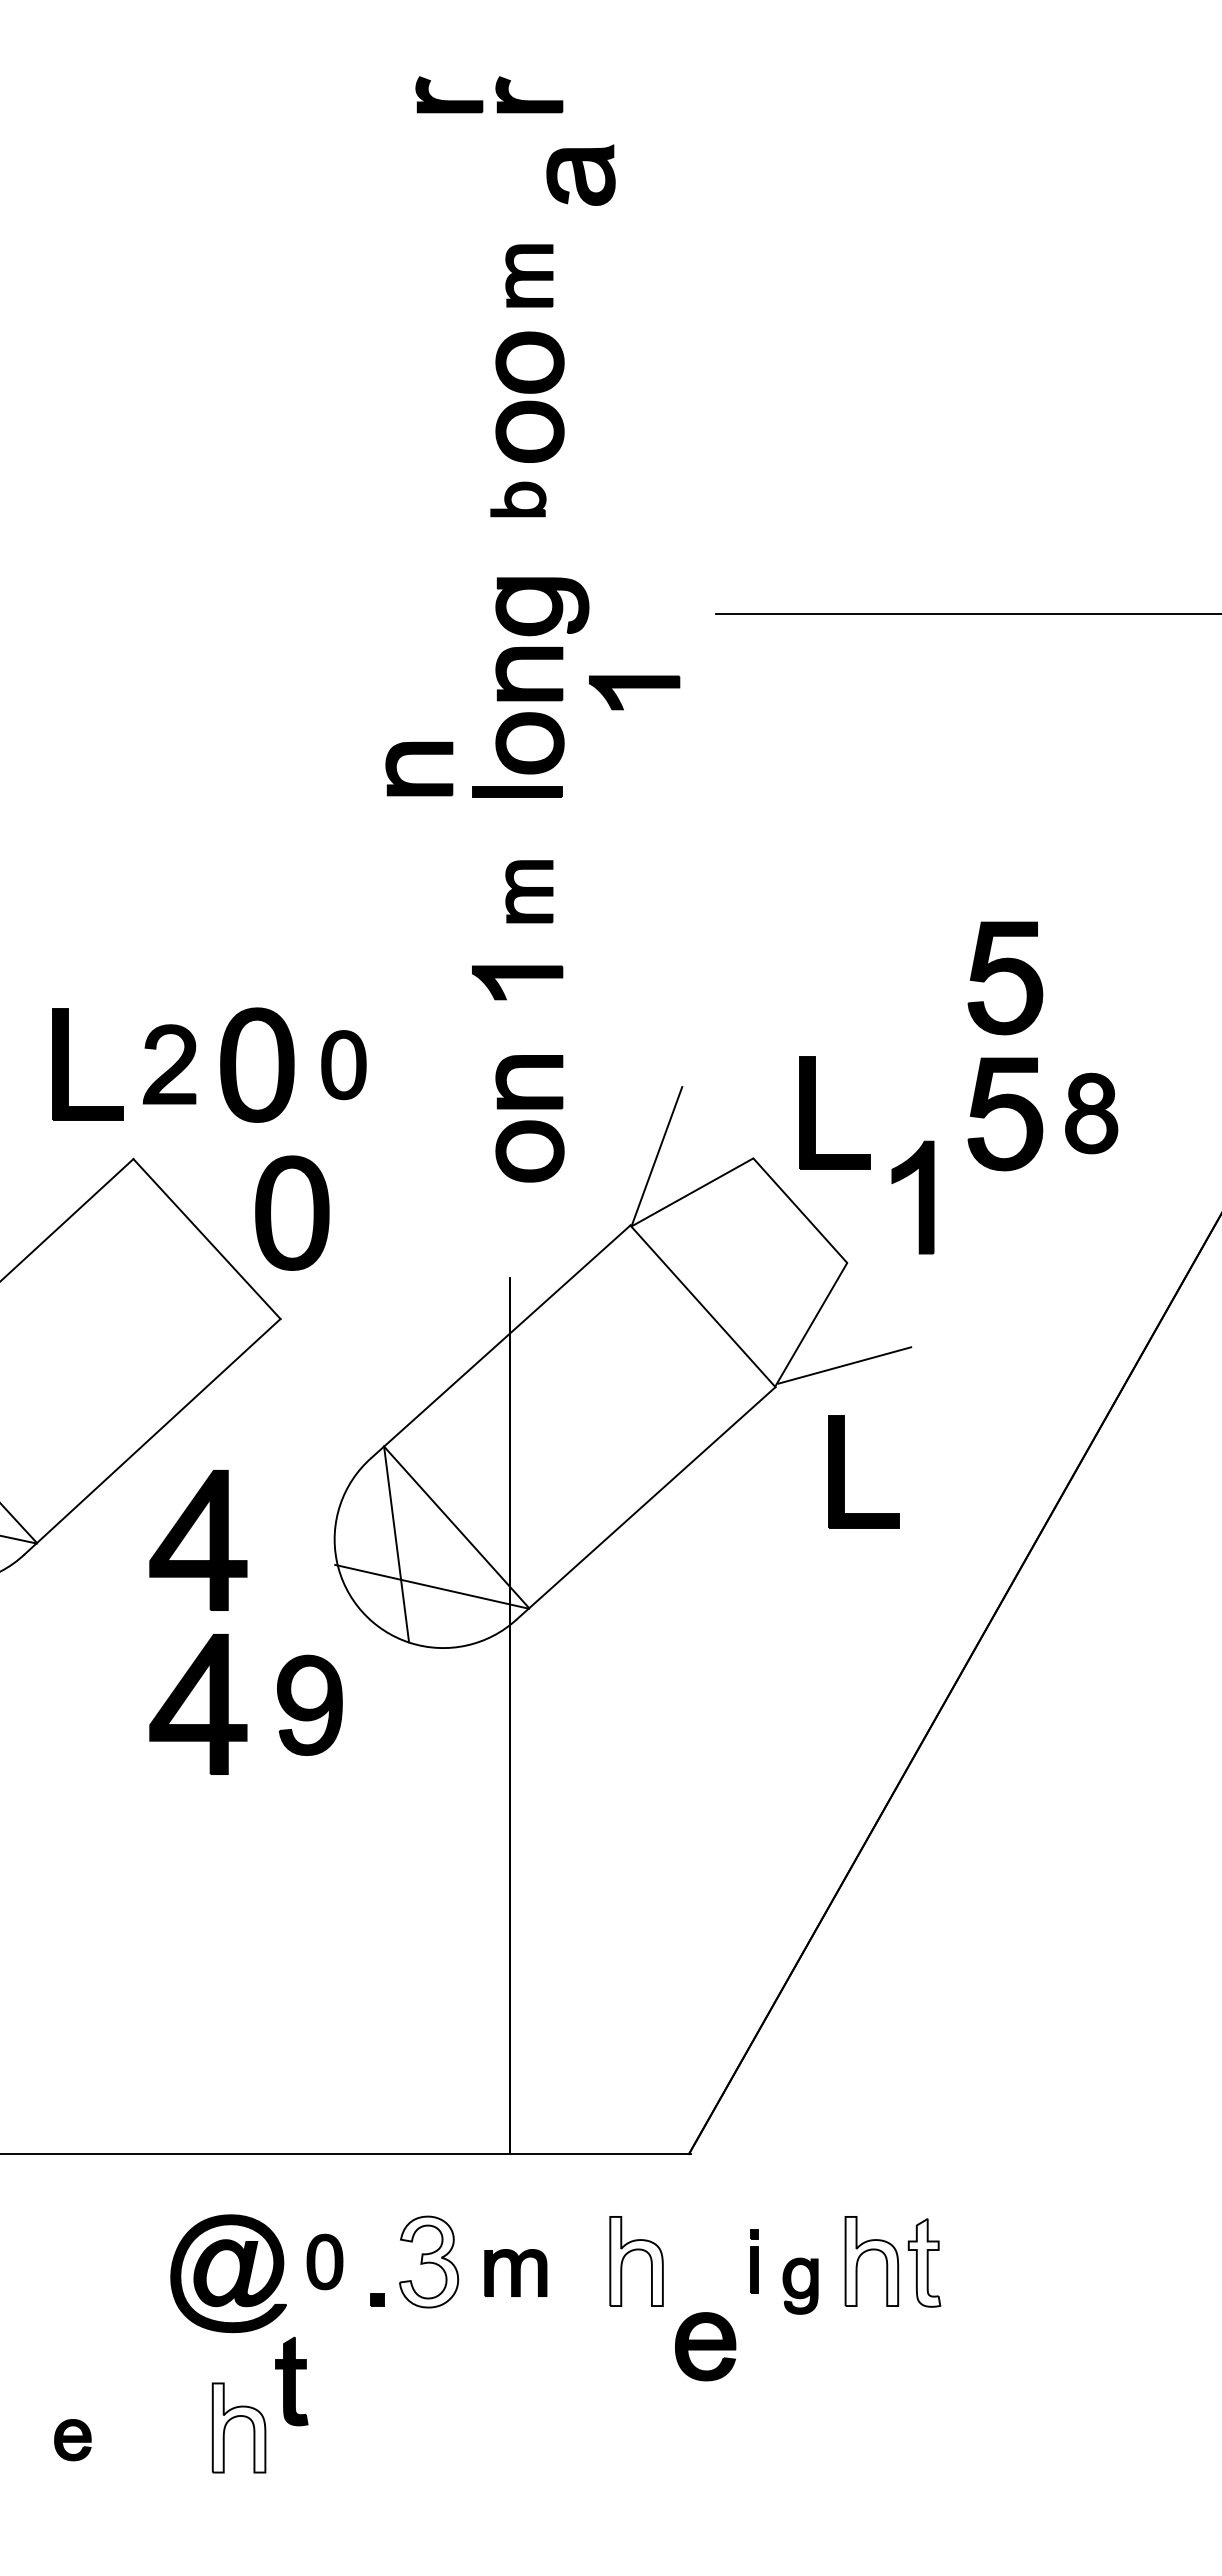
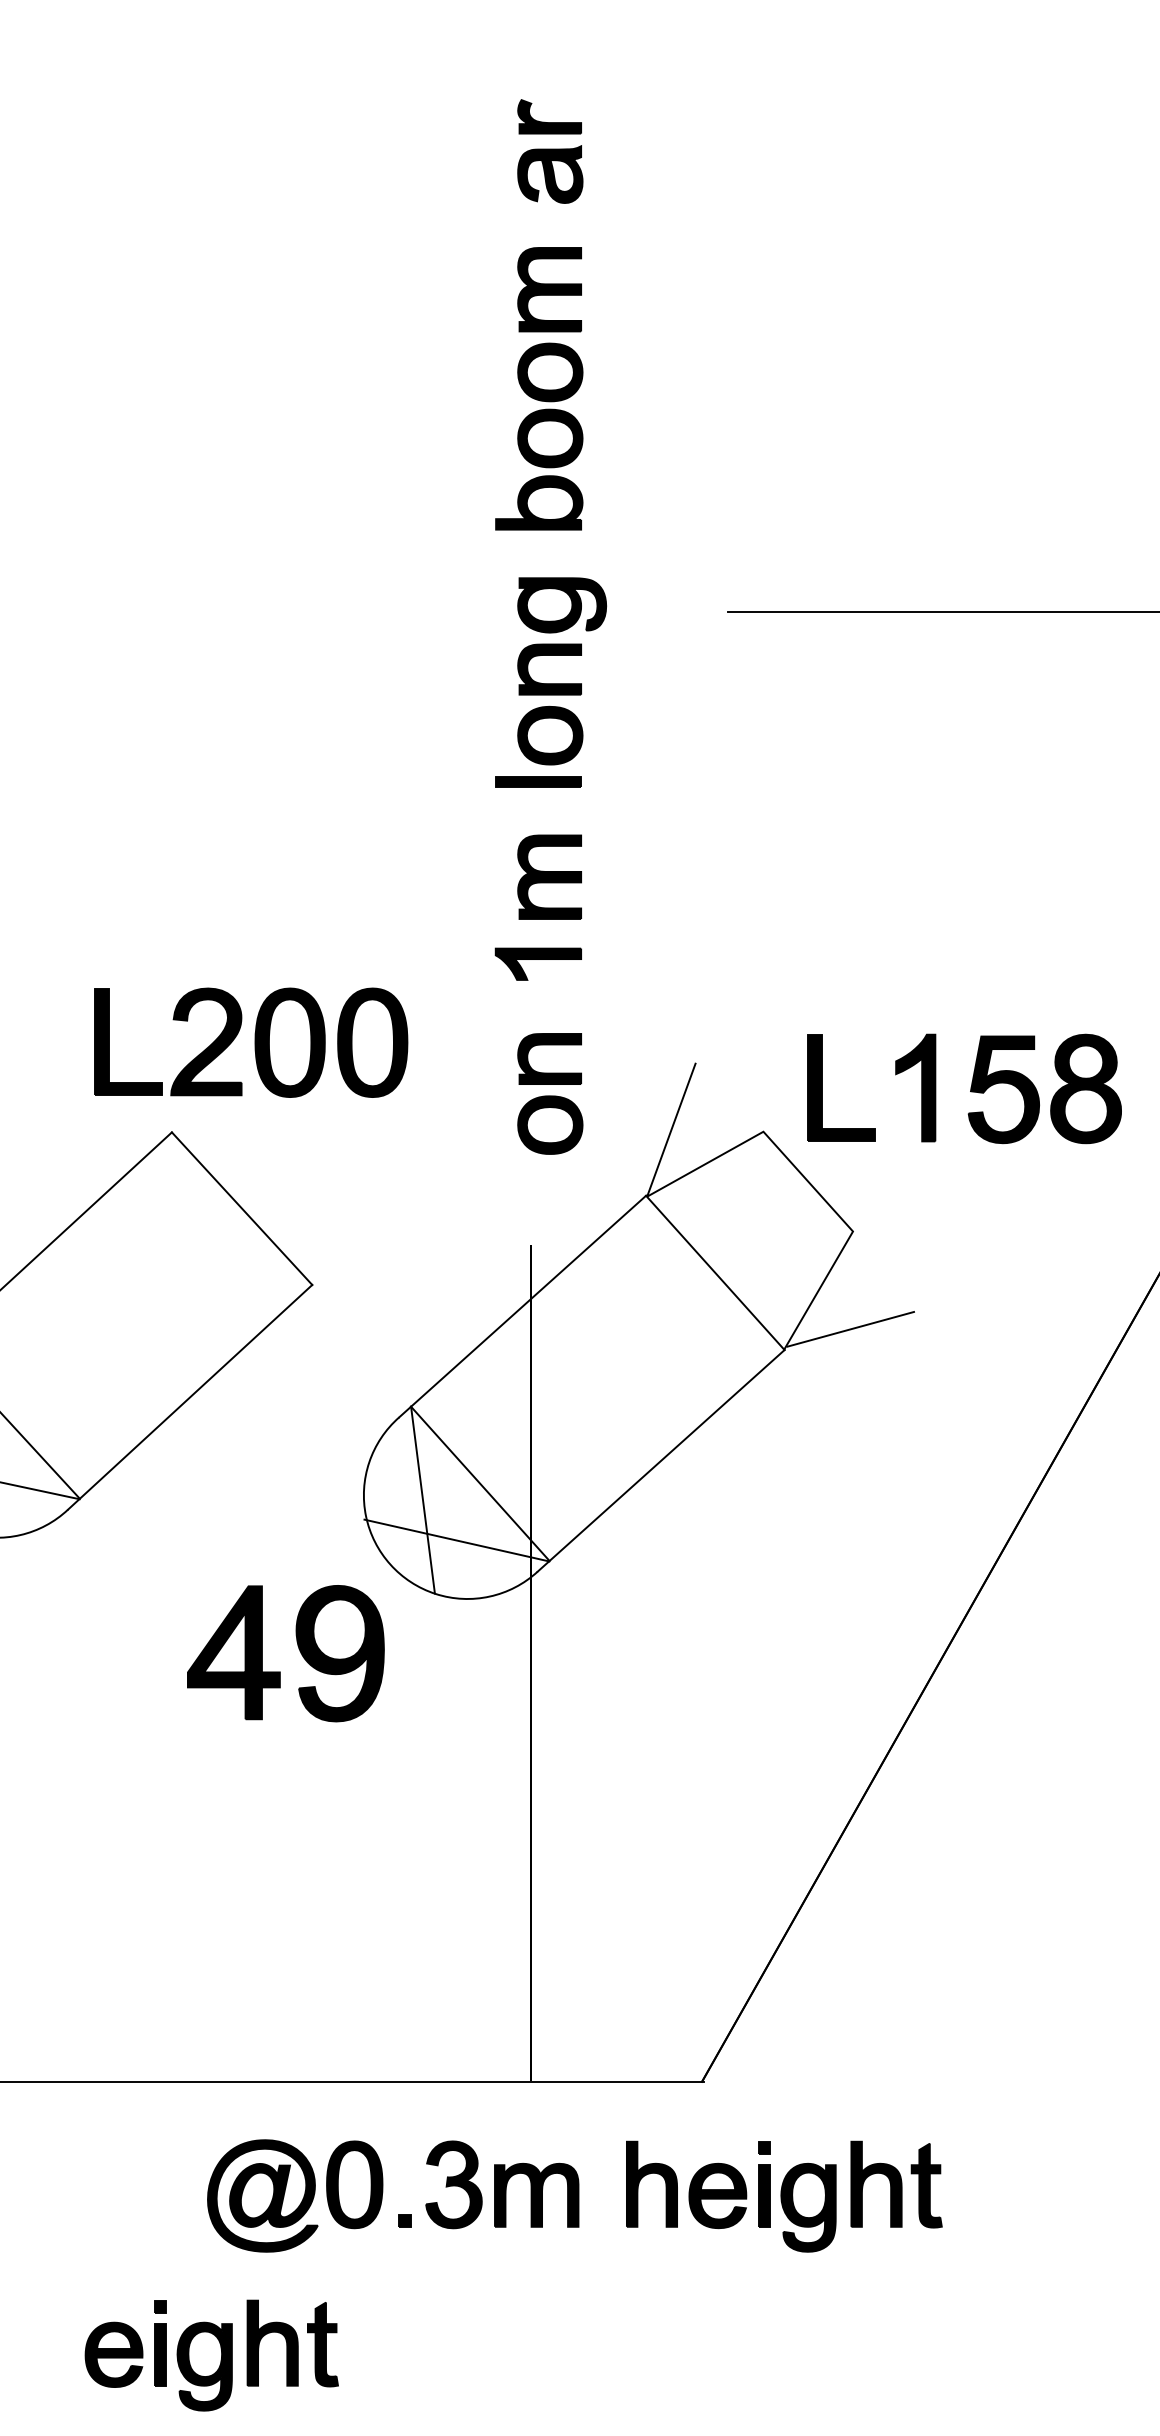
part: (449, 94) -> (473, 116), removed
part: (580, 174) -> (549, 173), moved
part: (529, 275) -> (549, 289), size x1.43
part: (518, 499) -> (539, 503), size x1.67
part: (634, 692) -> (650, 687), removed
part: (419, 754) -> (444, 746), removed
part: (529, 891) -> (549, 877), size x1.43
part: (1008, 972) -> (1006, 954), removed
part: (169, 1064) -> (206, 1042), size x1.43
part: (343, 1064) -> (372, 1042), size x1.67
part: (1091, 1113) -> (1086, 1088), size x1.43
part: (912, 1197) -> (915, 1087), moved
part: (292, 1212) -> (323, 1183), removed
part: (844, 1471) -> (850, 1430), removed
part: (198, 1540) -> (233, 1496), removed
part: (309, 1705) -> (339, 1653), size x1.43
part: (324, 2261) -> (354, 2184), size x1.67
fill: (428, 2261) -> (453, 2184), added
fill: (636, 2261) -> (651, 2184), added
part: (754, 2261) -> (764, 2184), size x1.43
fill: (871, 2261) -> (876, 2184), added
fill: (924, 2262) -> (926, 2185), added
part: (515, 2272) -> (536, 2194), size x1.43
part: (800, 2286) -> (808, 2208), size x1.67
part: (705, 2346) -> (717, 2195), moved
part: (291, 2381) -> (322, 2344), moved
part: (121, 2427) -> (160, 2342), added
fill: (238, 2427) -> (272, 2342), added
part: (72, 2439) -> (113, 2354), size x1.67
part: (167, 2452) -> (204, 2366), added

